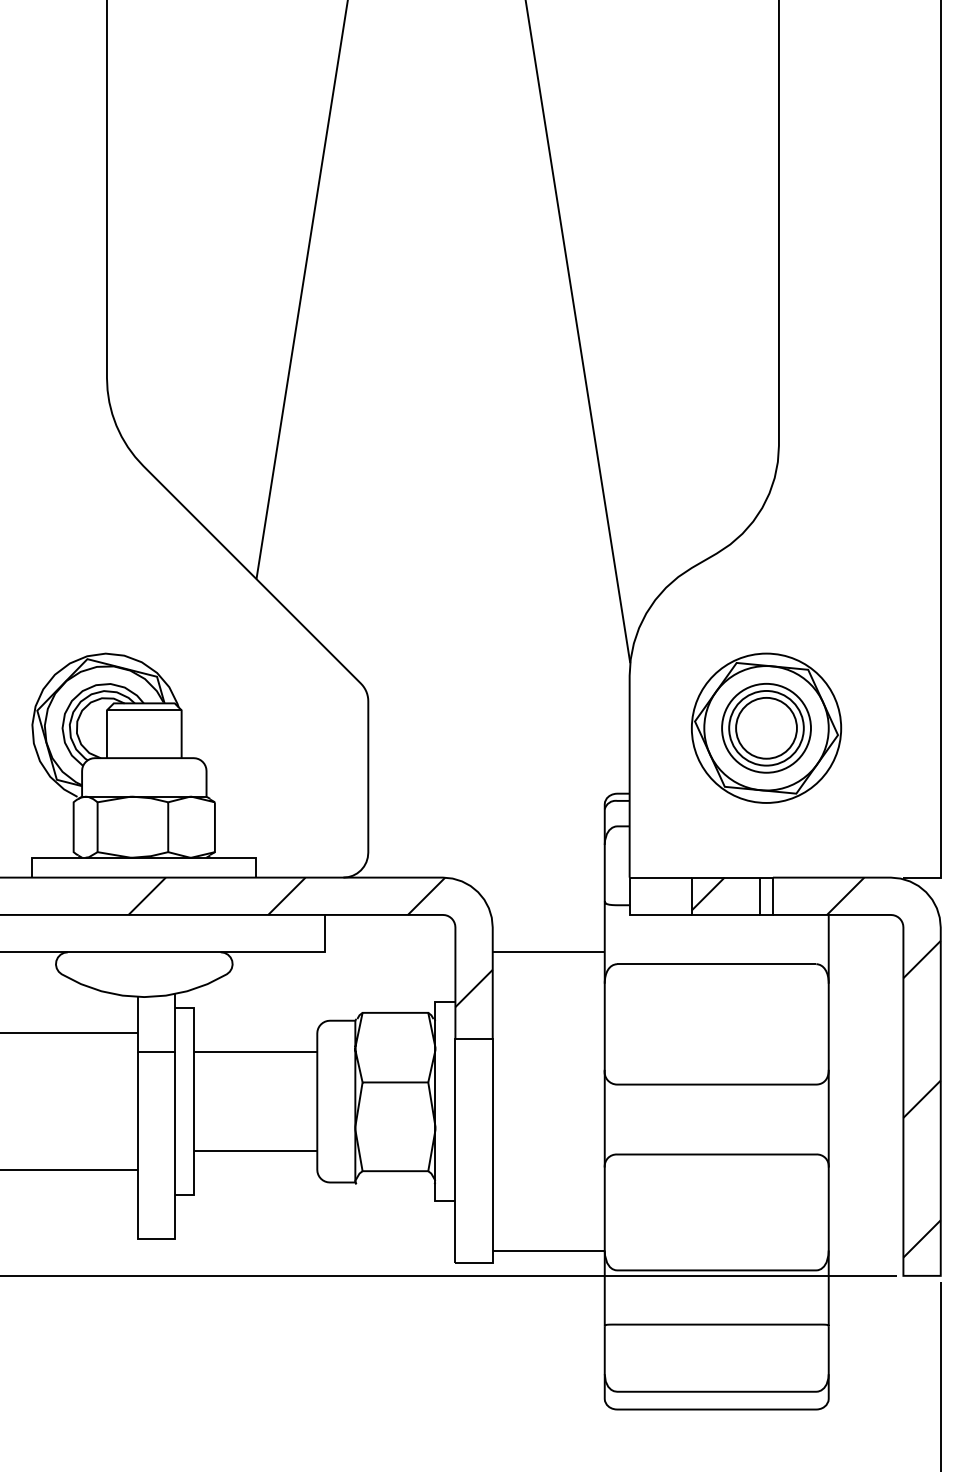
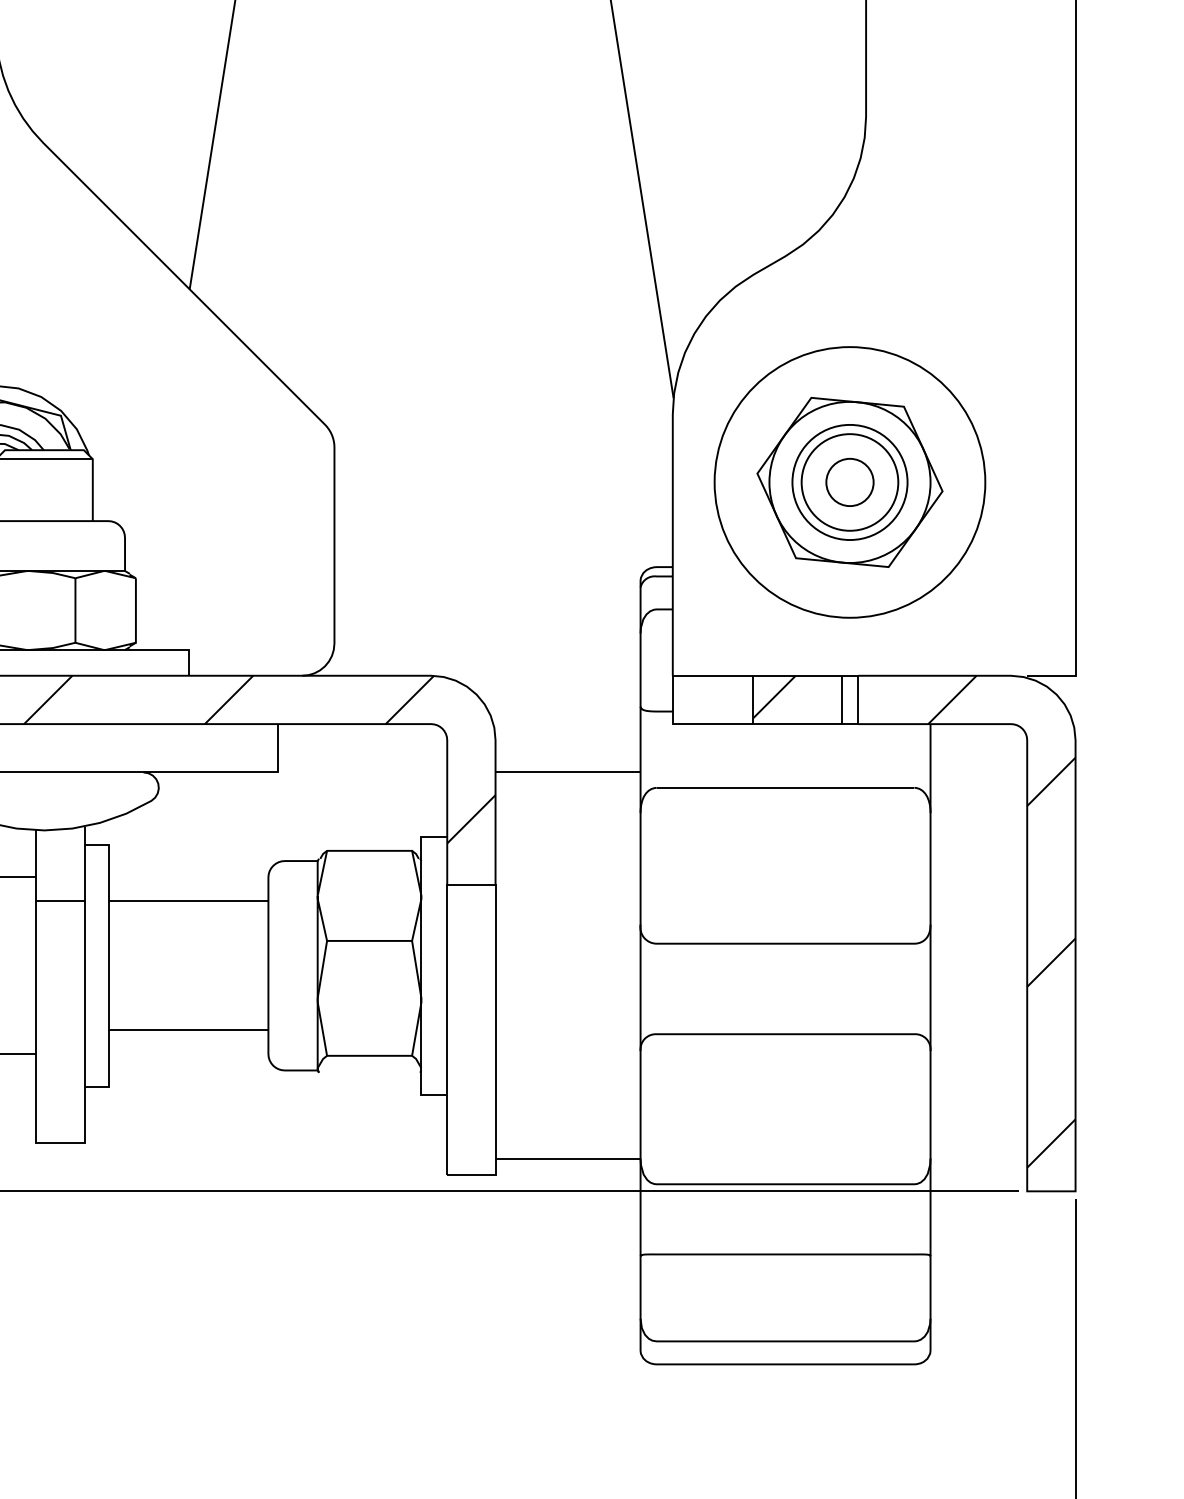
circle: (766, 727) -> (849, 481), size x0.6
circle: (766, 727) -> (849, 481), size x1.4

